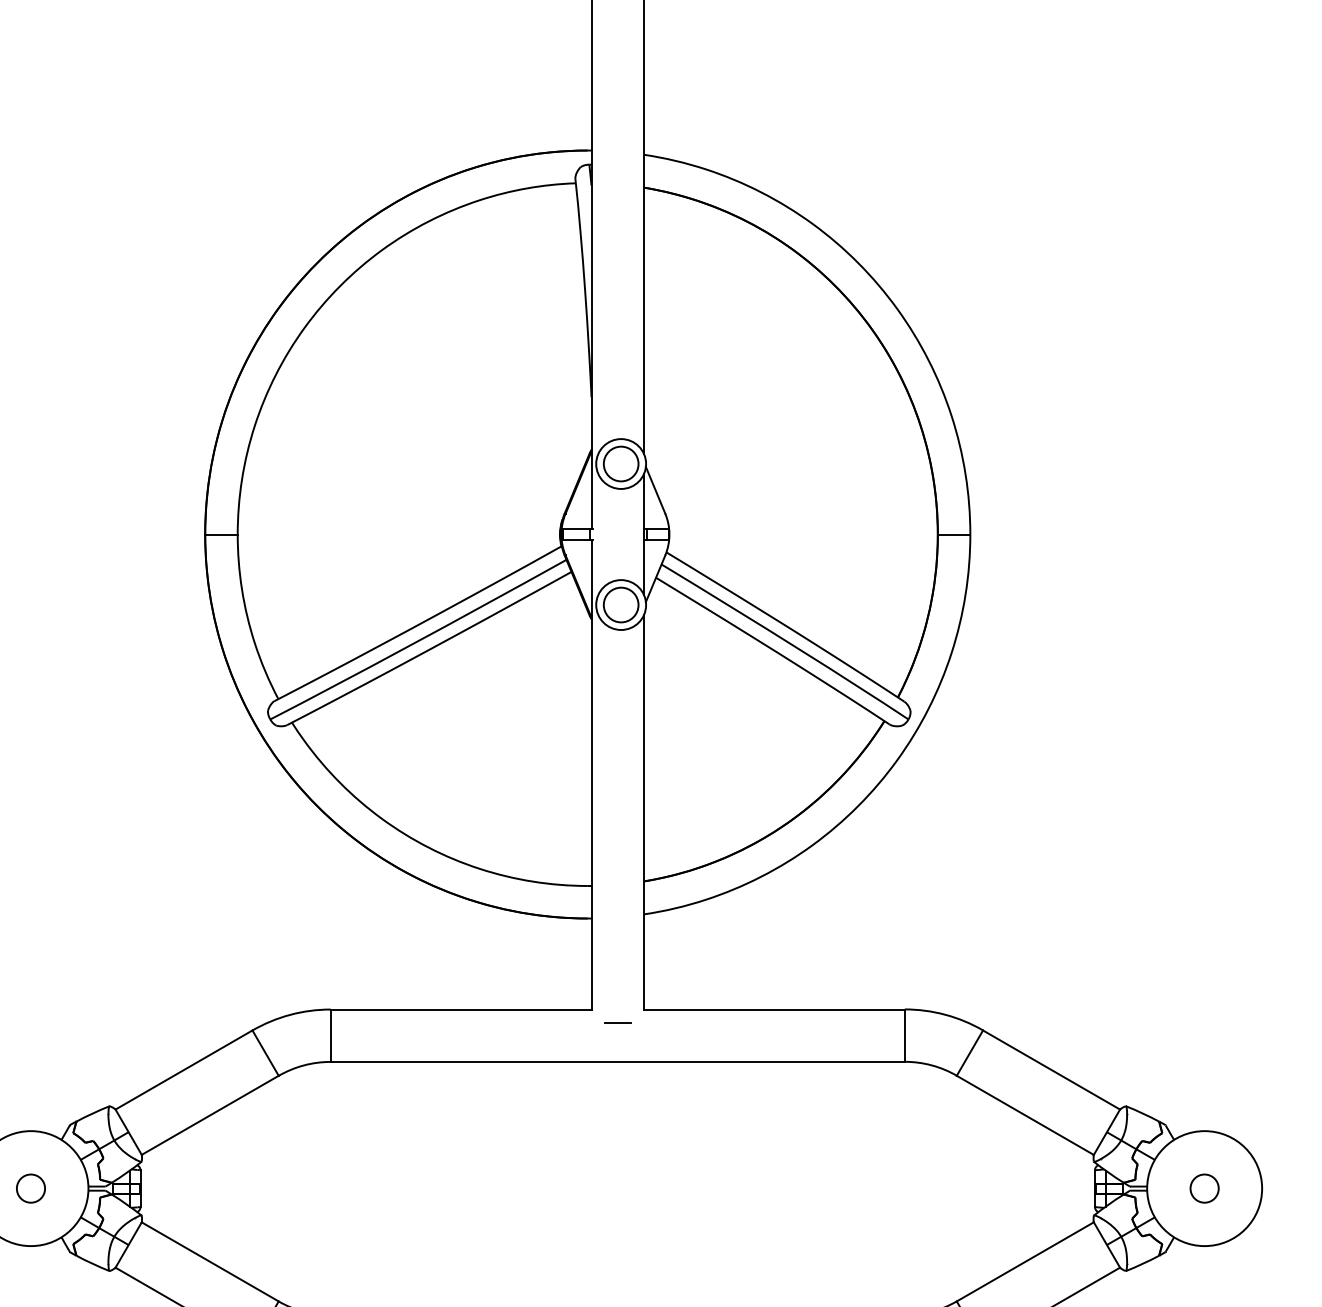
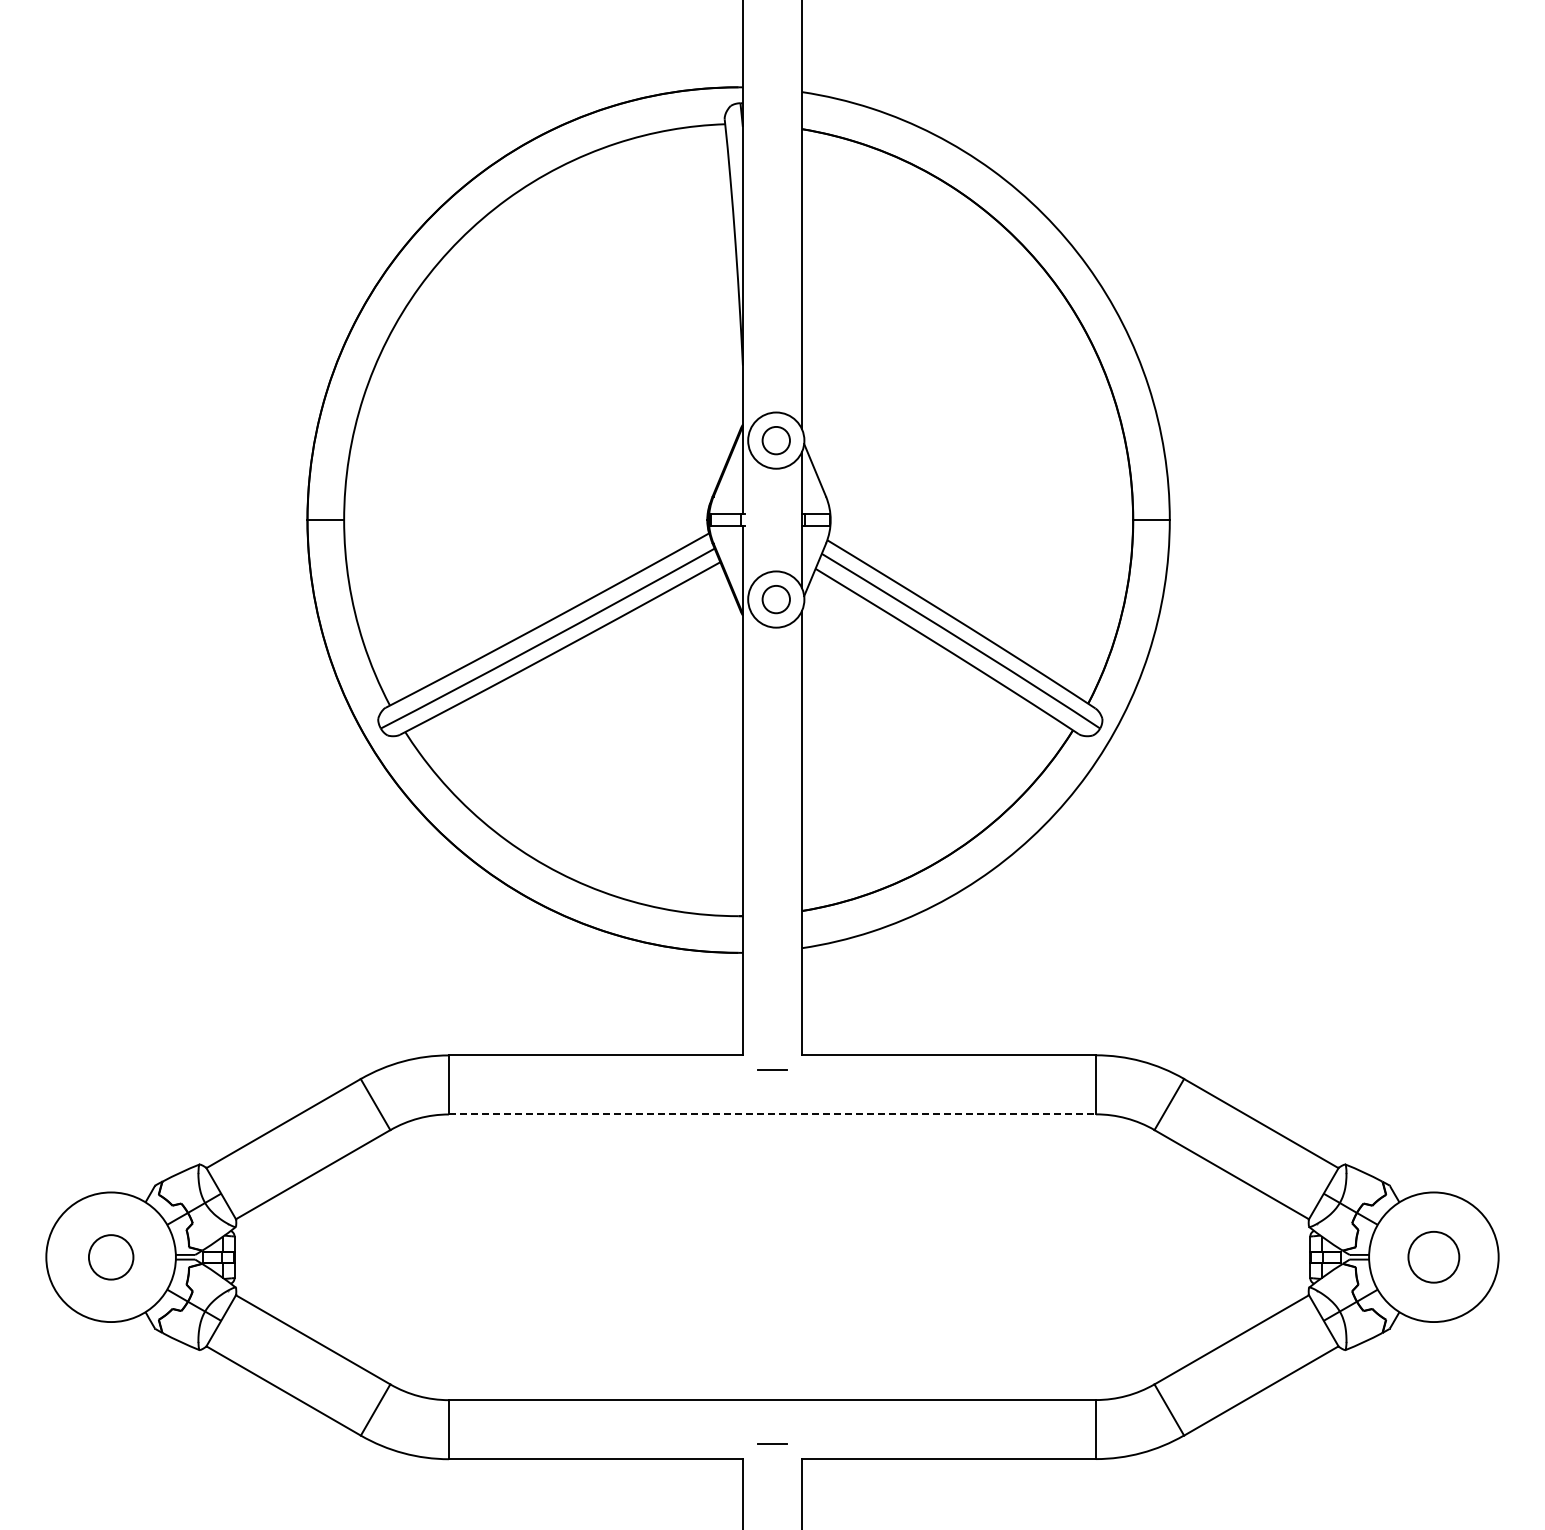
circle: (620, 463) -> (775, 440), size x0.7
circle: (620, 604) -> (775, 599), size x0.7
line: (617, 1061) -> (772, 1114), solid -> dashed
circle: (30, 1187) -> (110, 1256), size x1.4
circle: (1204, 1188) -> (1433, 1257), size x1.6

